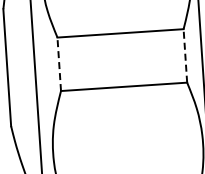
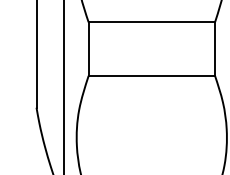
line: (185, 56) -> (215, 49), dashed -> solid
line: (59, 64) -> (88, 49), dashed -> solid

